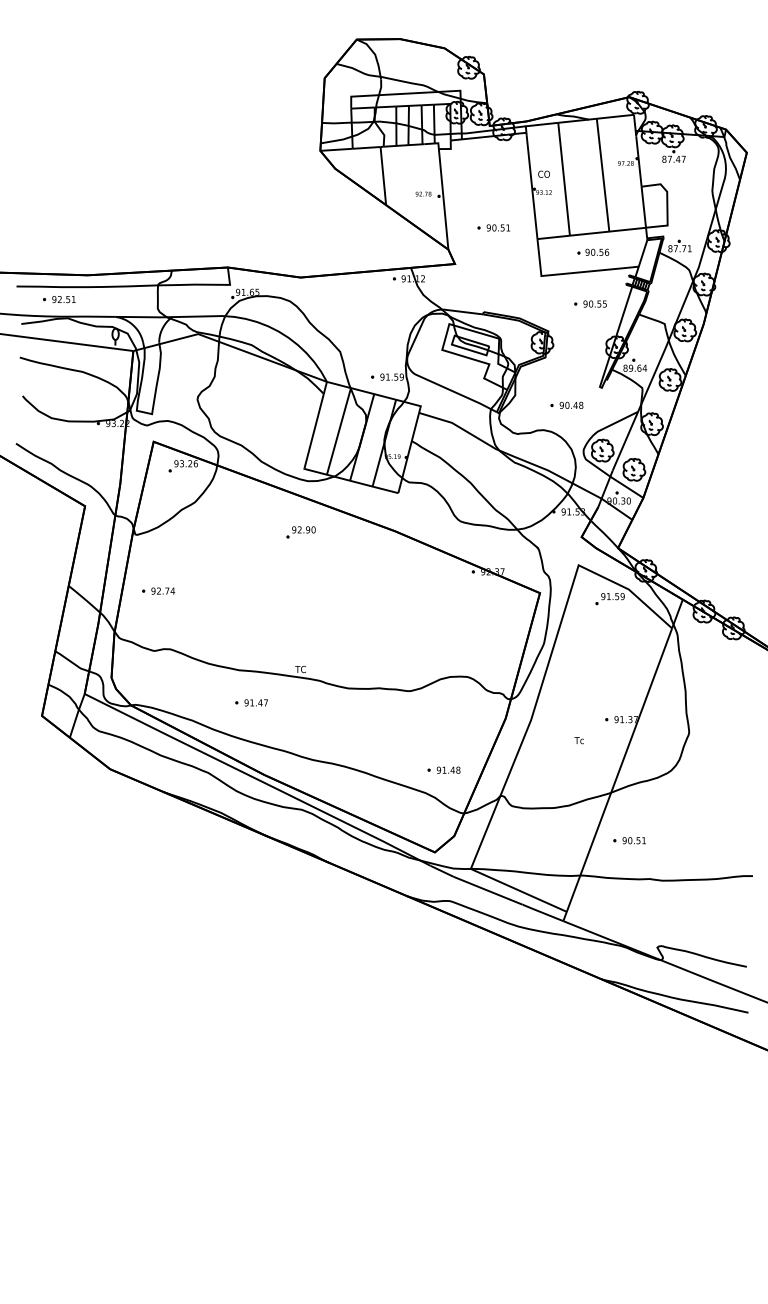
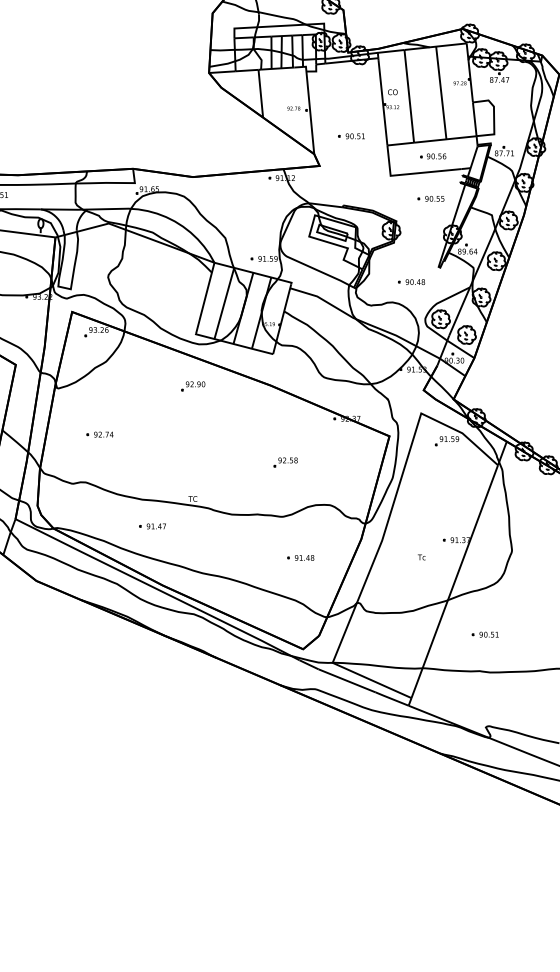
part: (158, 590) -> (99, 434), moved
part: (413, 625) -> (285, 462), added
part: (443, 769) -> (300, 557), moved
part: (629, 840) -> (485, 634), moved

